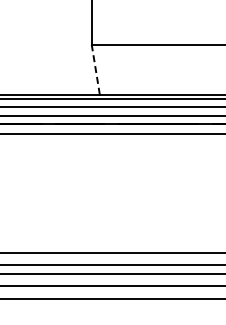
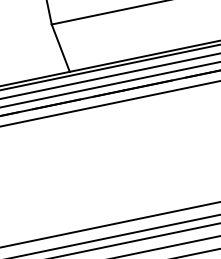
line: (95, 69) -> (60, 48), dashed -> solid

